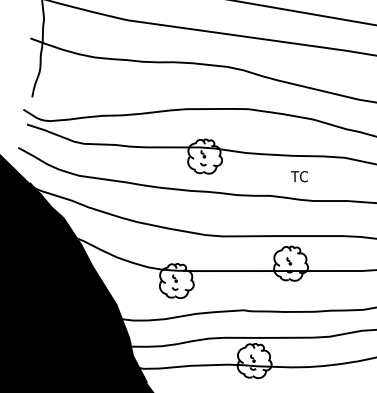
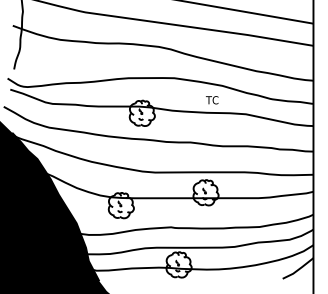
text: (299, 176) -> (212, 100), moved

